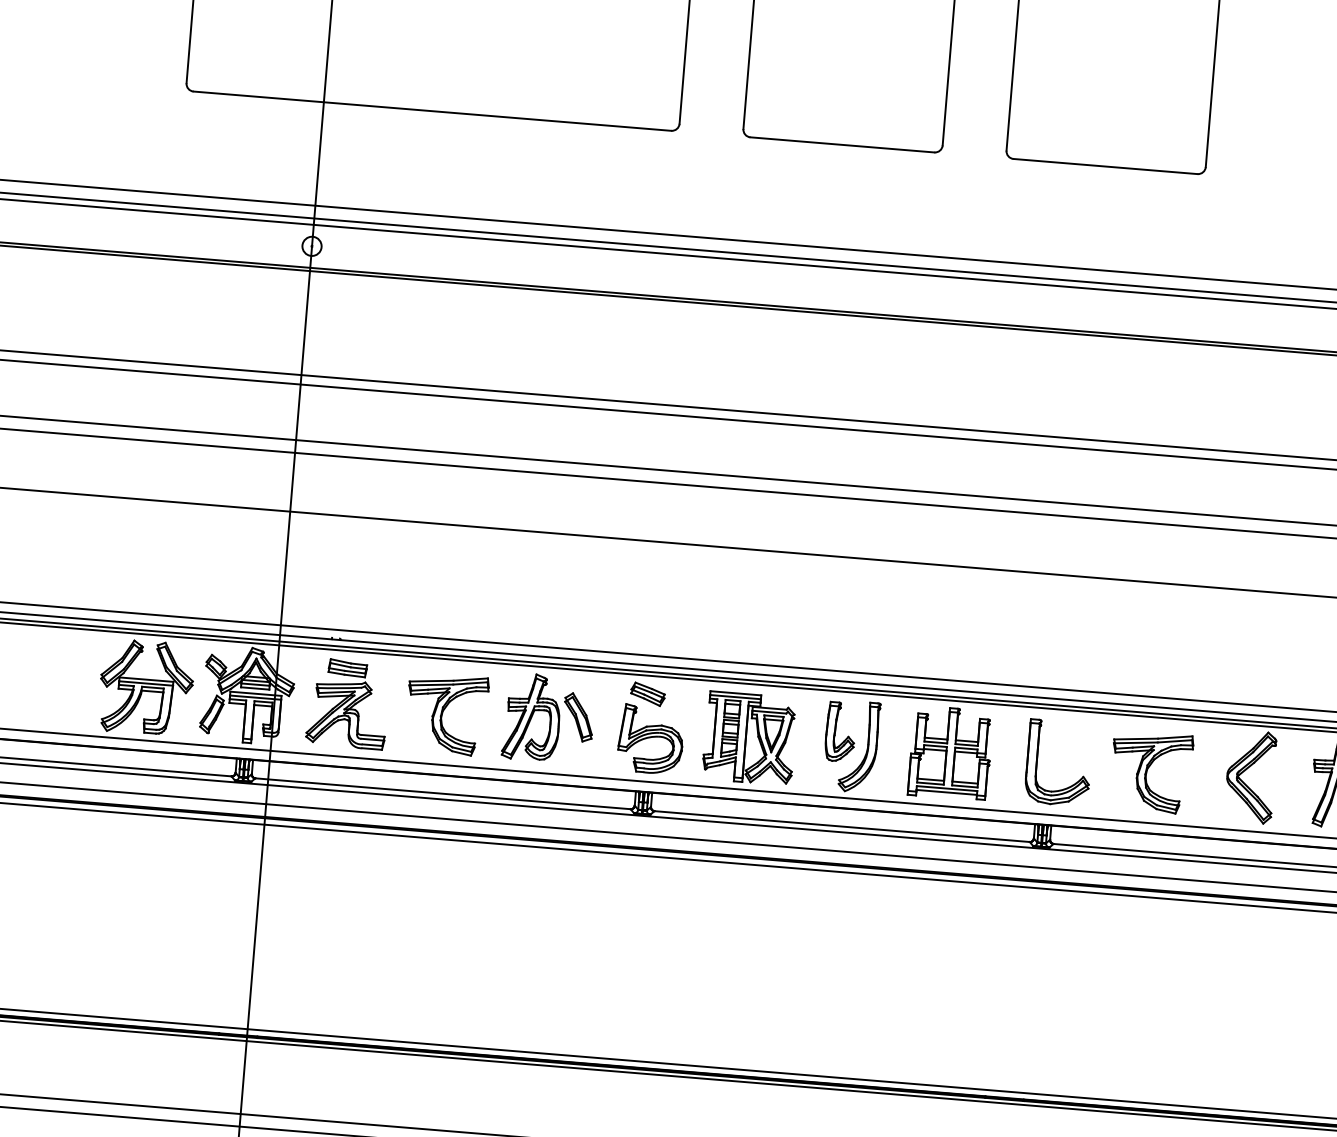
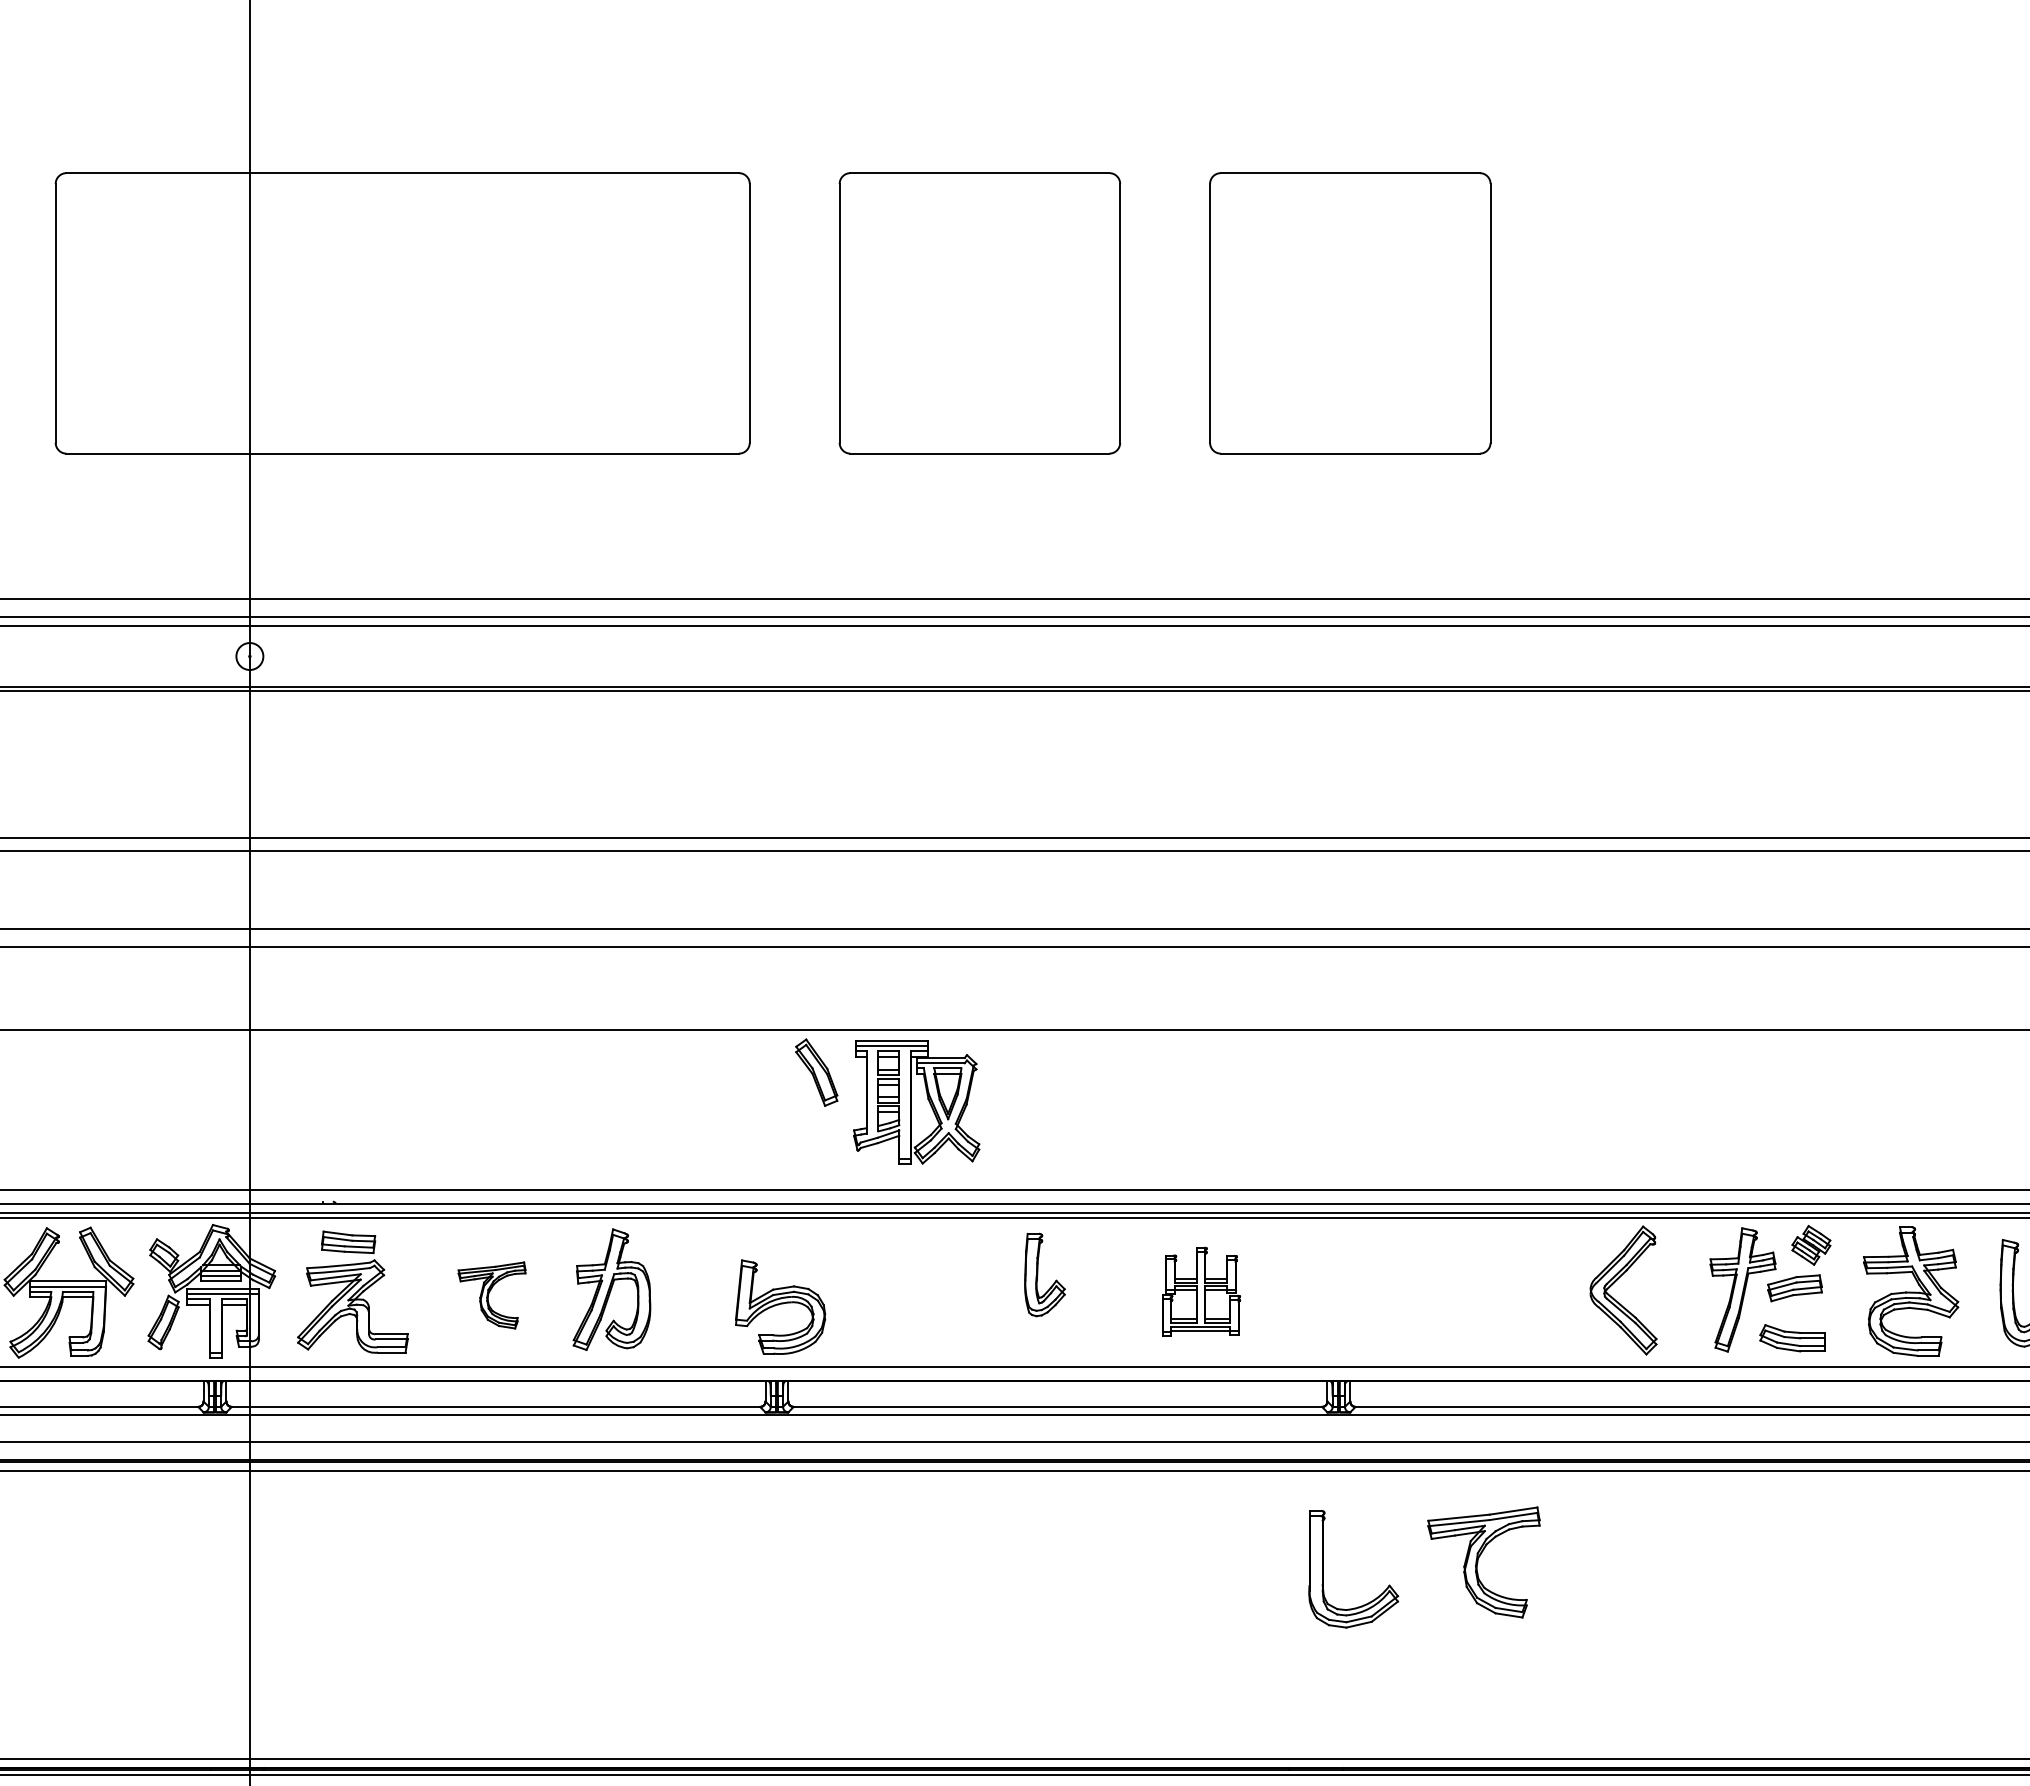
part: (647, 694) -> (770, 1244), removed
part: (446, 714) -> (491, 1295), size x0.6
part: (578, 717) -> (816, 1072), moved
part: (749, 738) -> (916, 1102), moved
part: (866, 748) -> (1083, 1295), removed
part: (950, 752) -> (1201, 1291), size x0.7
part: (1037, 761) -> (1323, 1569), moved
part: (1150, 772) -> (1483, 1562), moved

